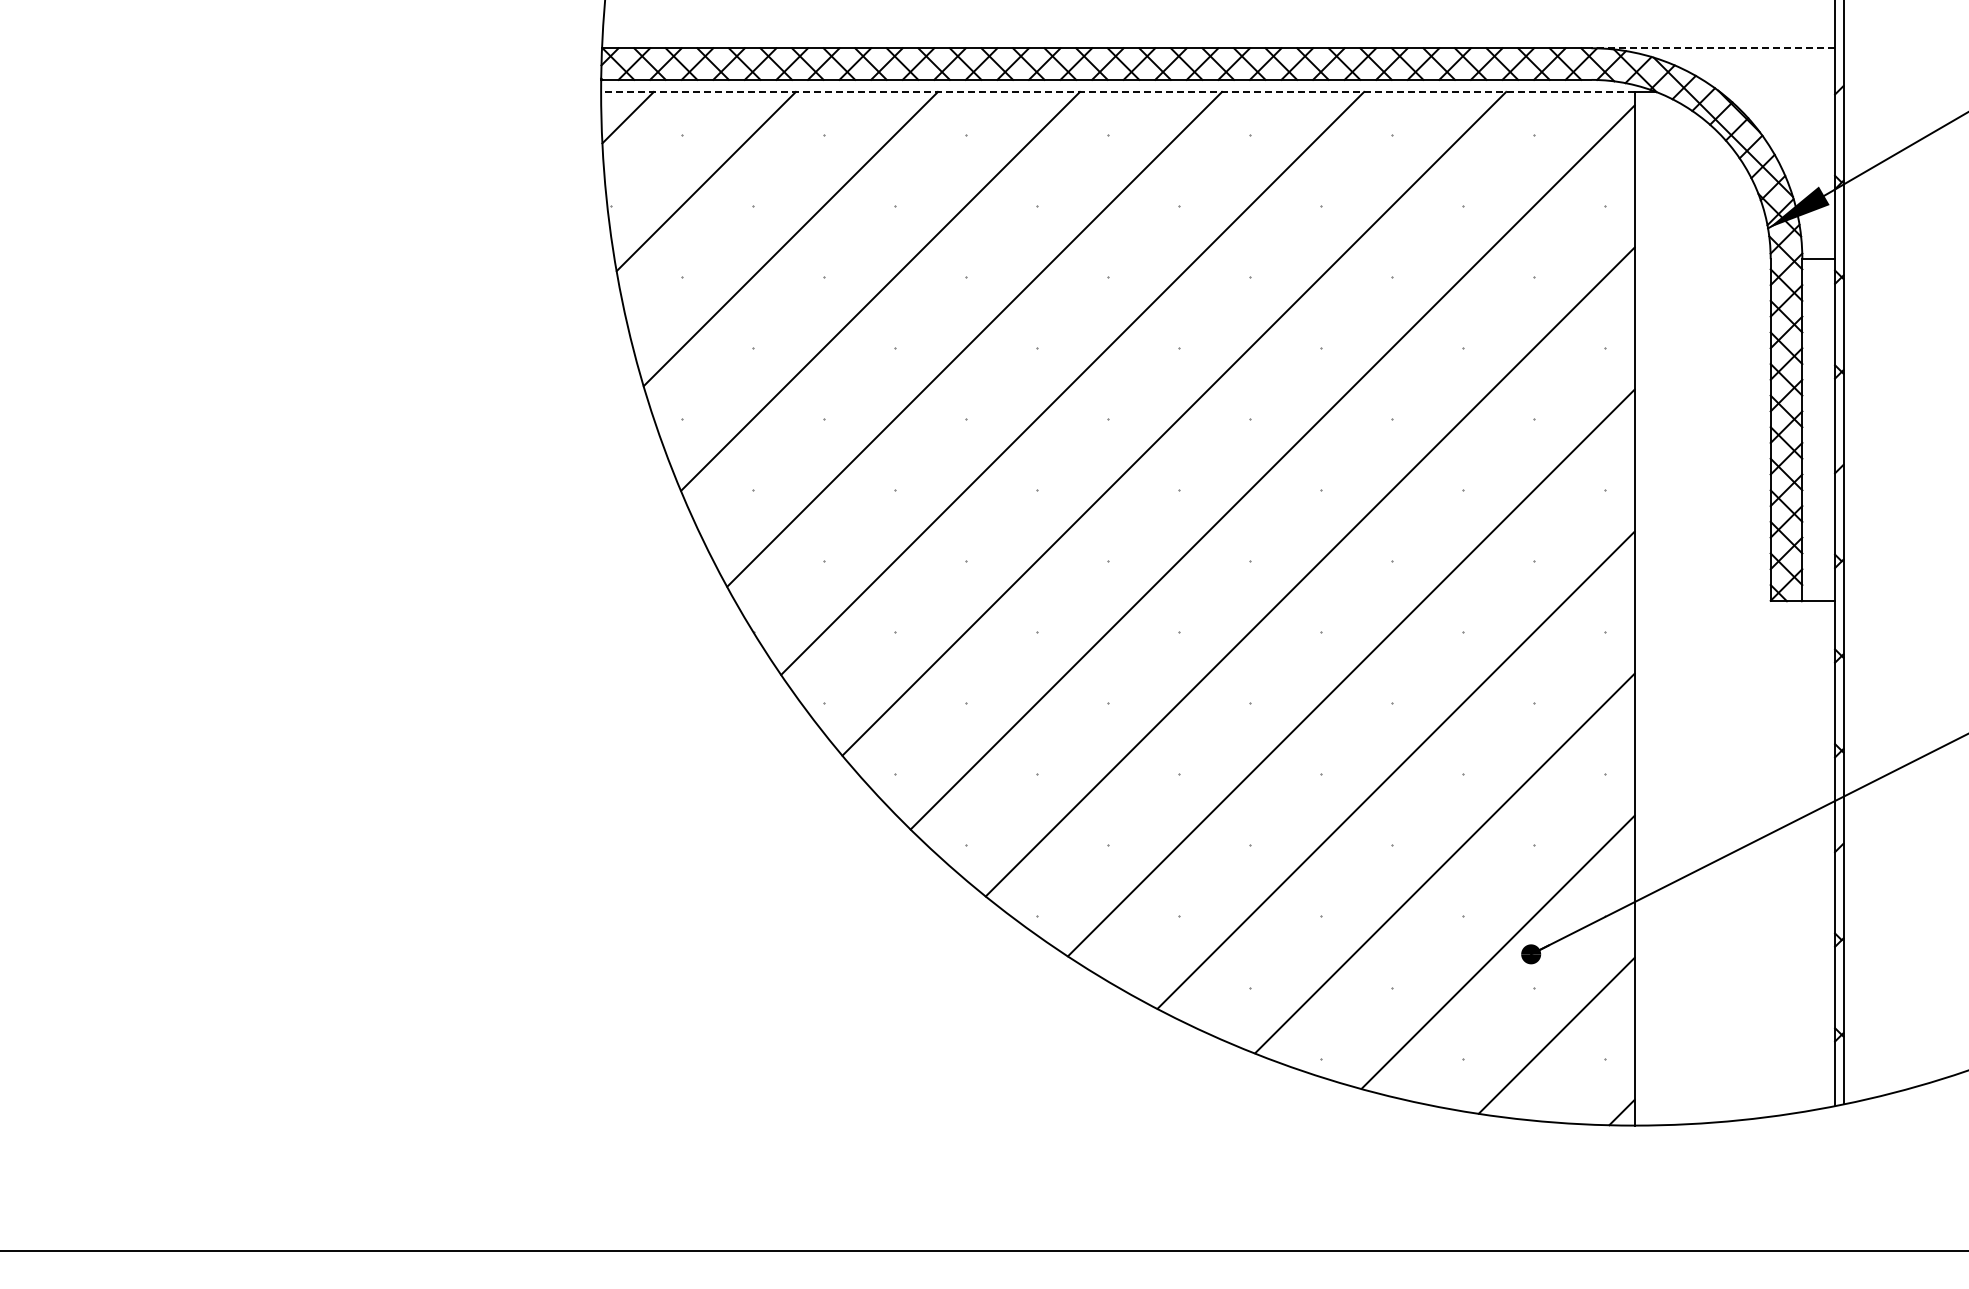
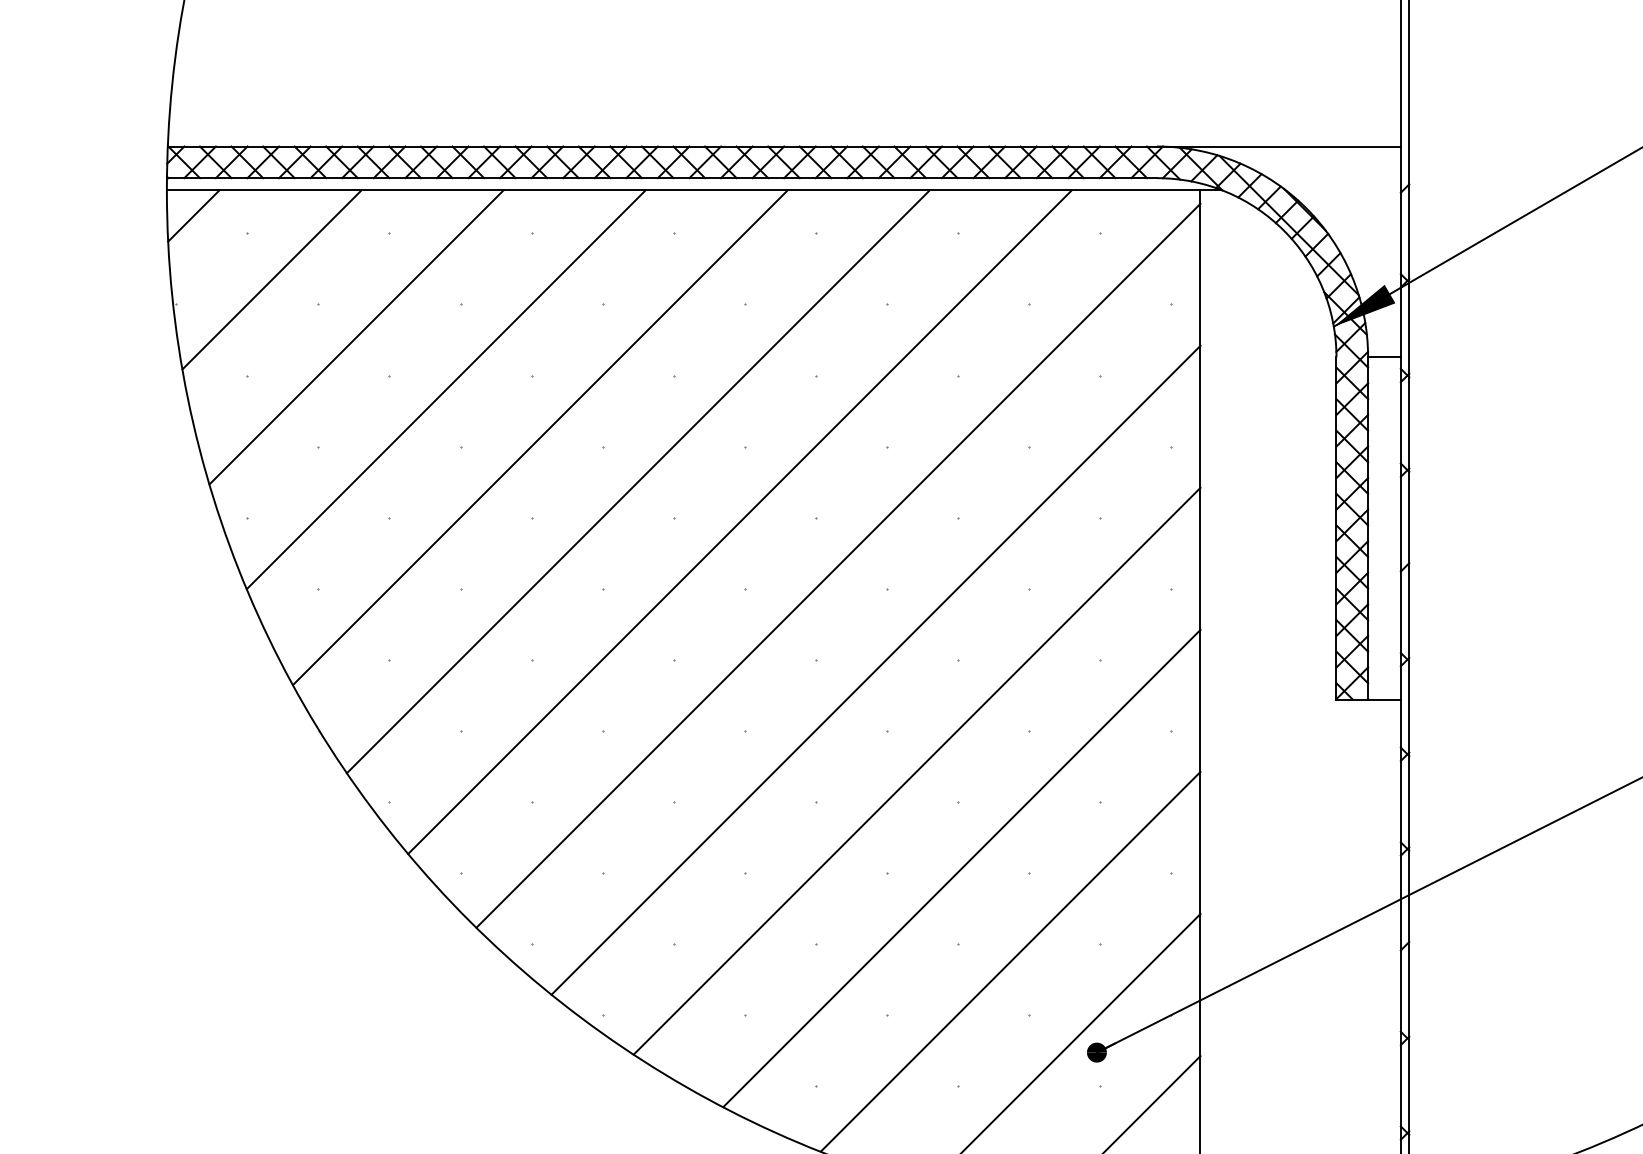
line: (1713, 48) -> (1279, 146), dashed -> solid
line: (1117, 91) -> (683, 189), dashed -> solid

